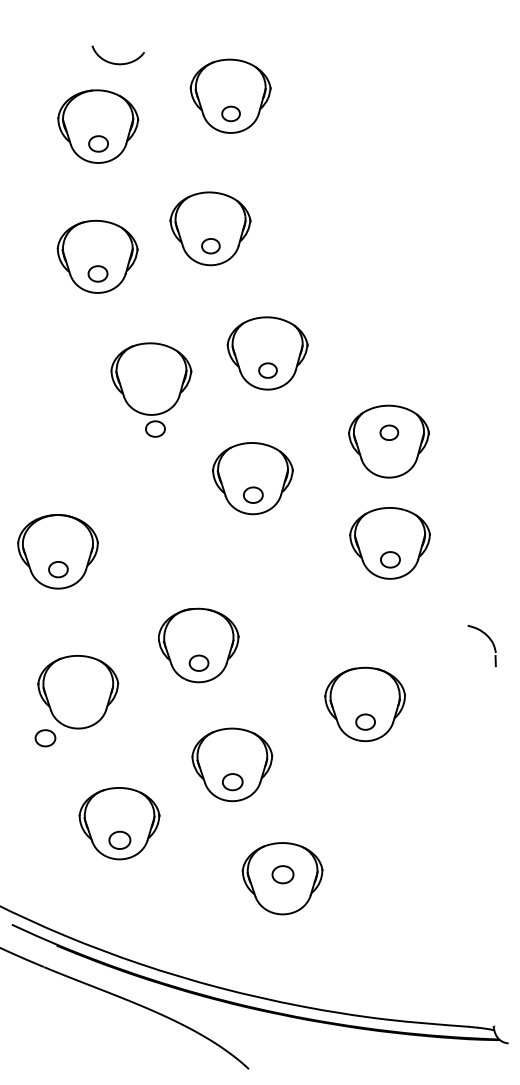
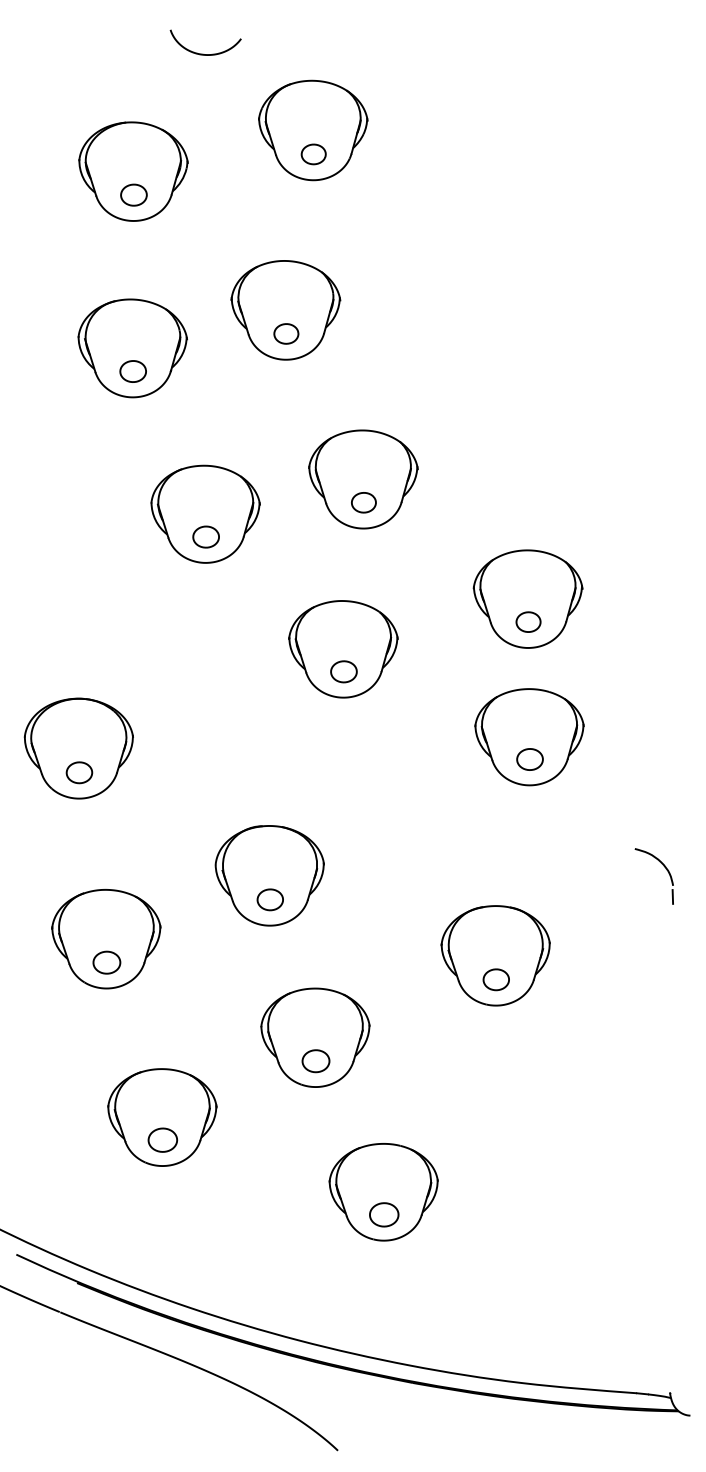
curve: (116, 63) -> (203, 53), moved
part: (154, 428) -> (205, 536), moved
part: (389, 432) -> (528, 621), moved
part: (45, 738) -> (106, 962), moved
part: (283, 874) -> (384, 1214), moved

